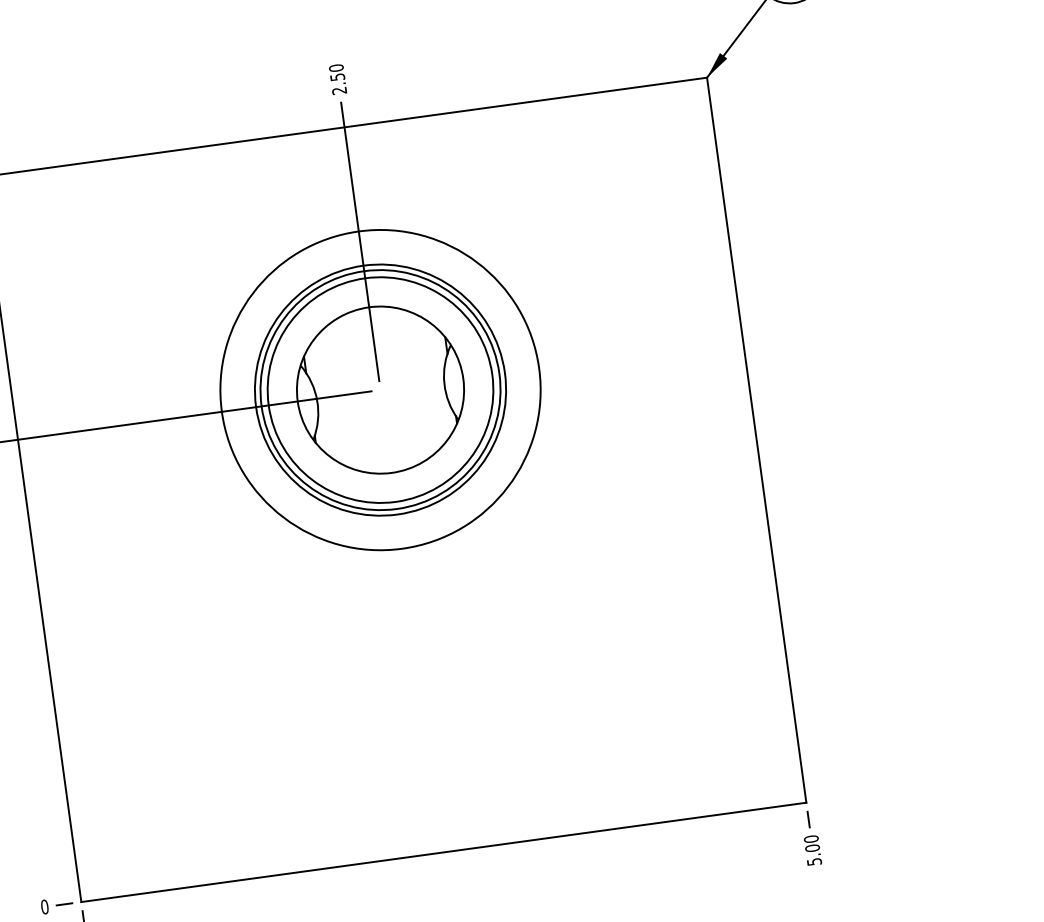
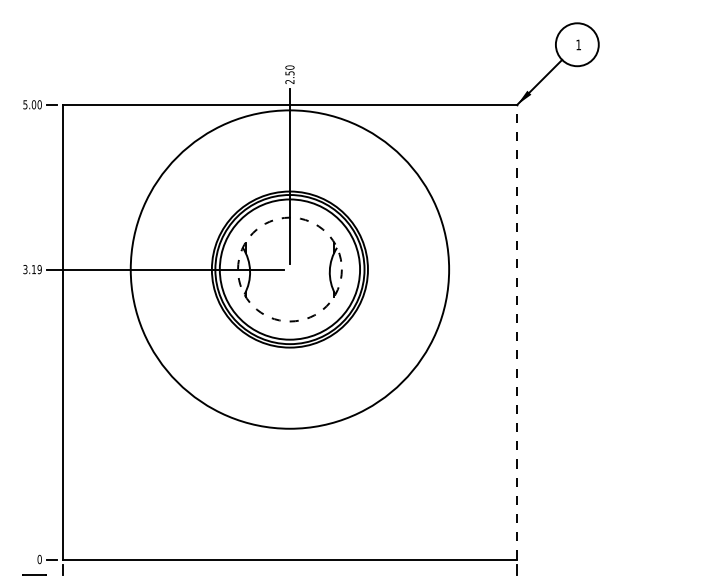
circle: (379, 390) -> (289, 269), size x1.6
circle: (379, 390) -> (289, 269), solid -> dashed
line: (756, 439) -> (517, 331), solid -> dashed

